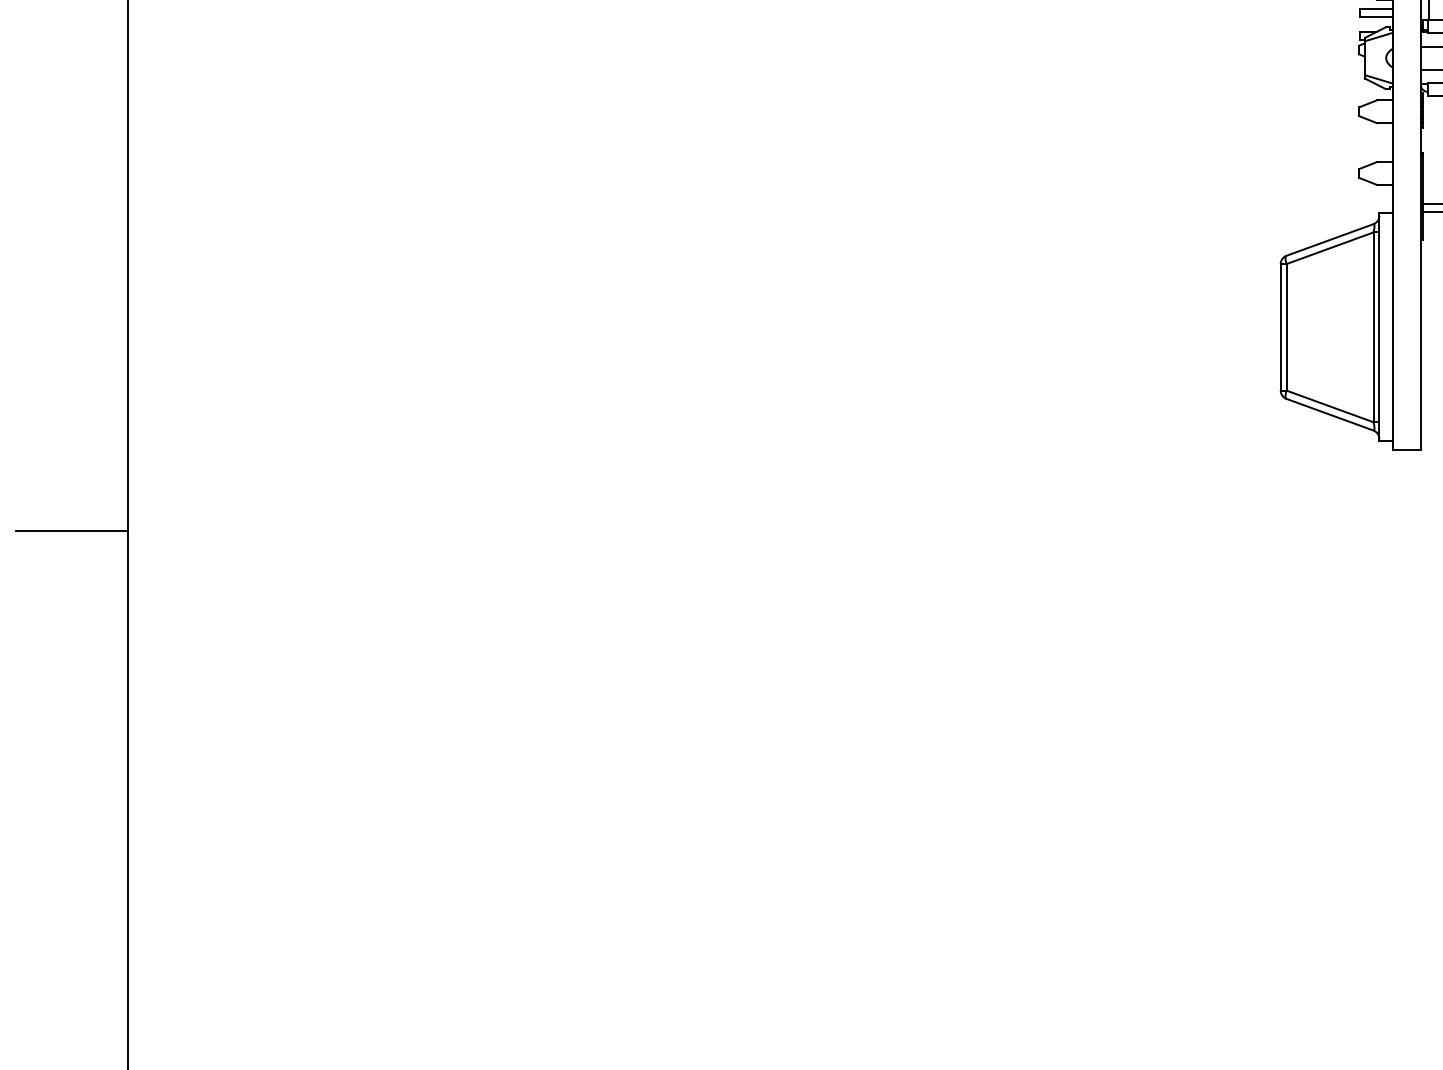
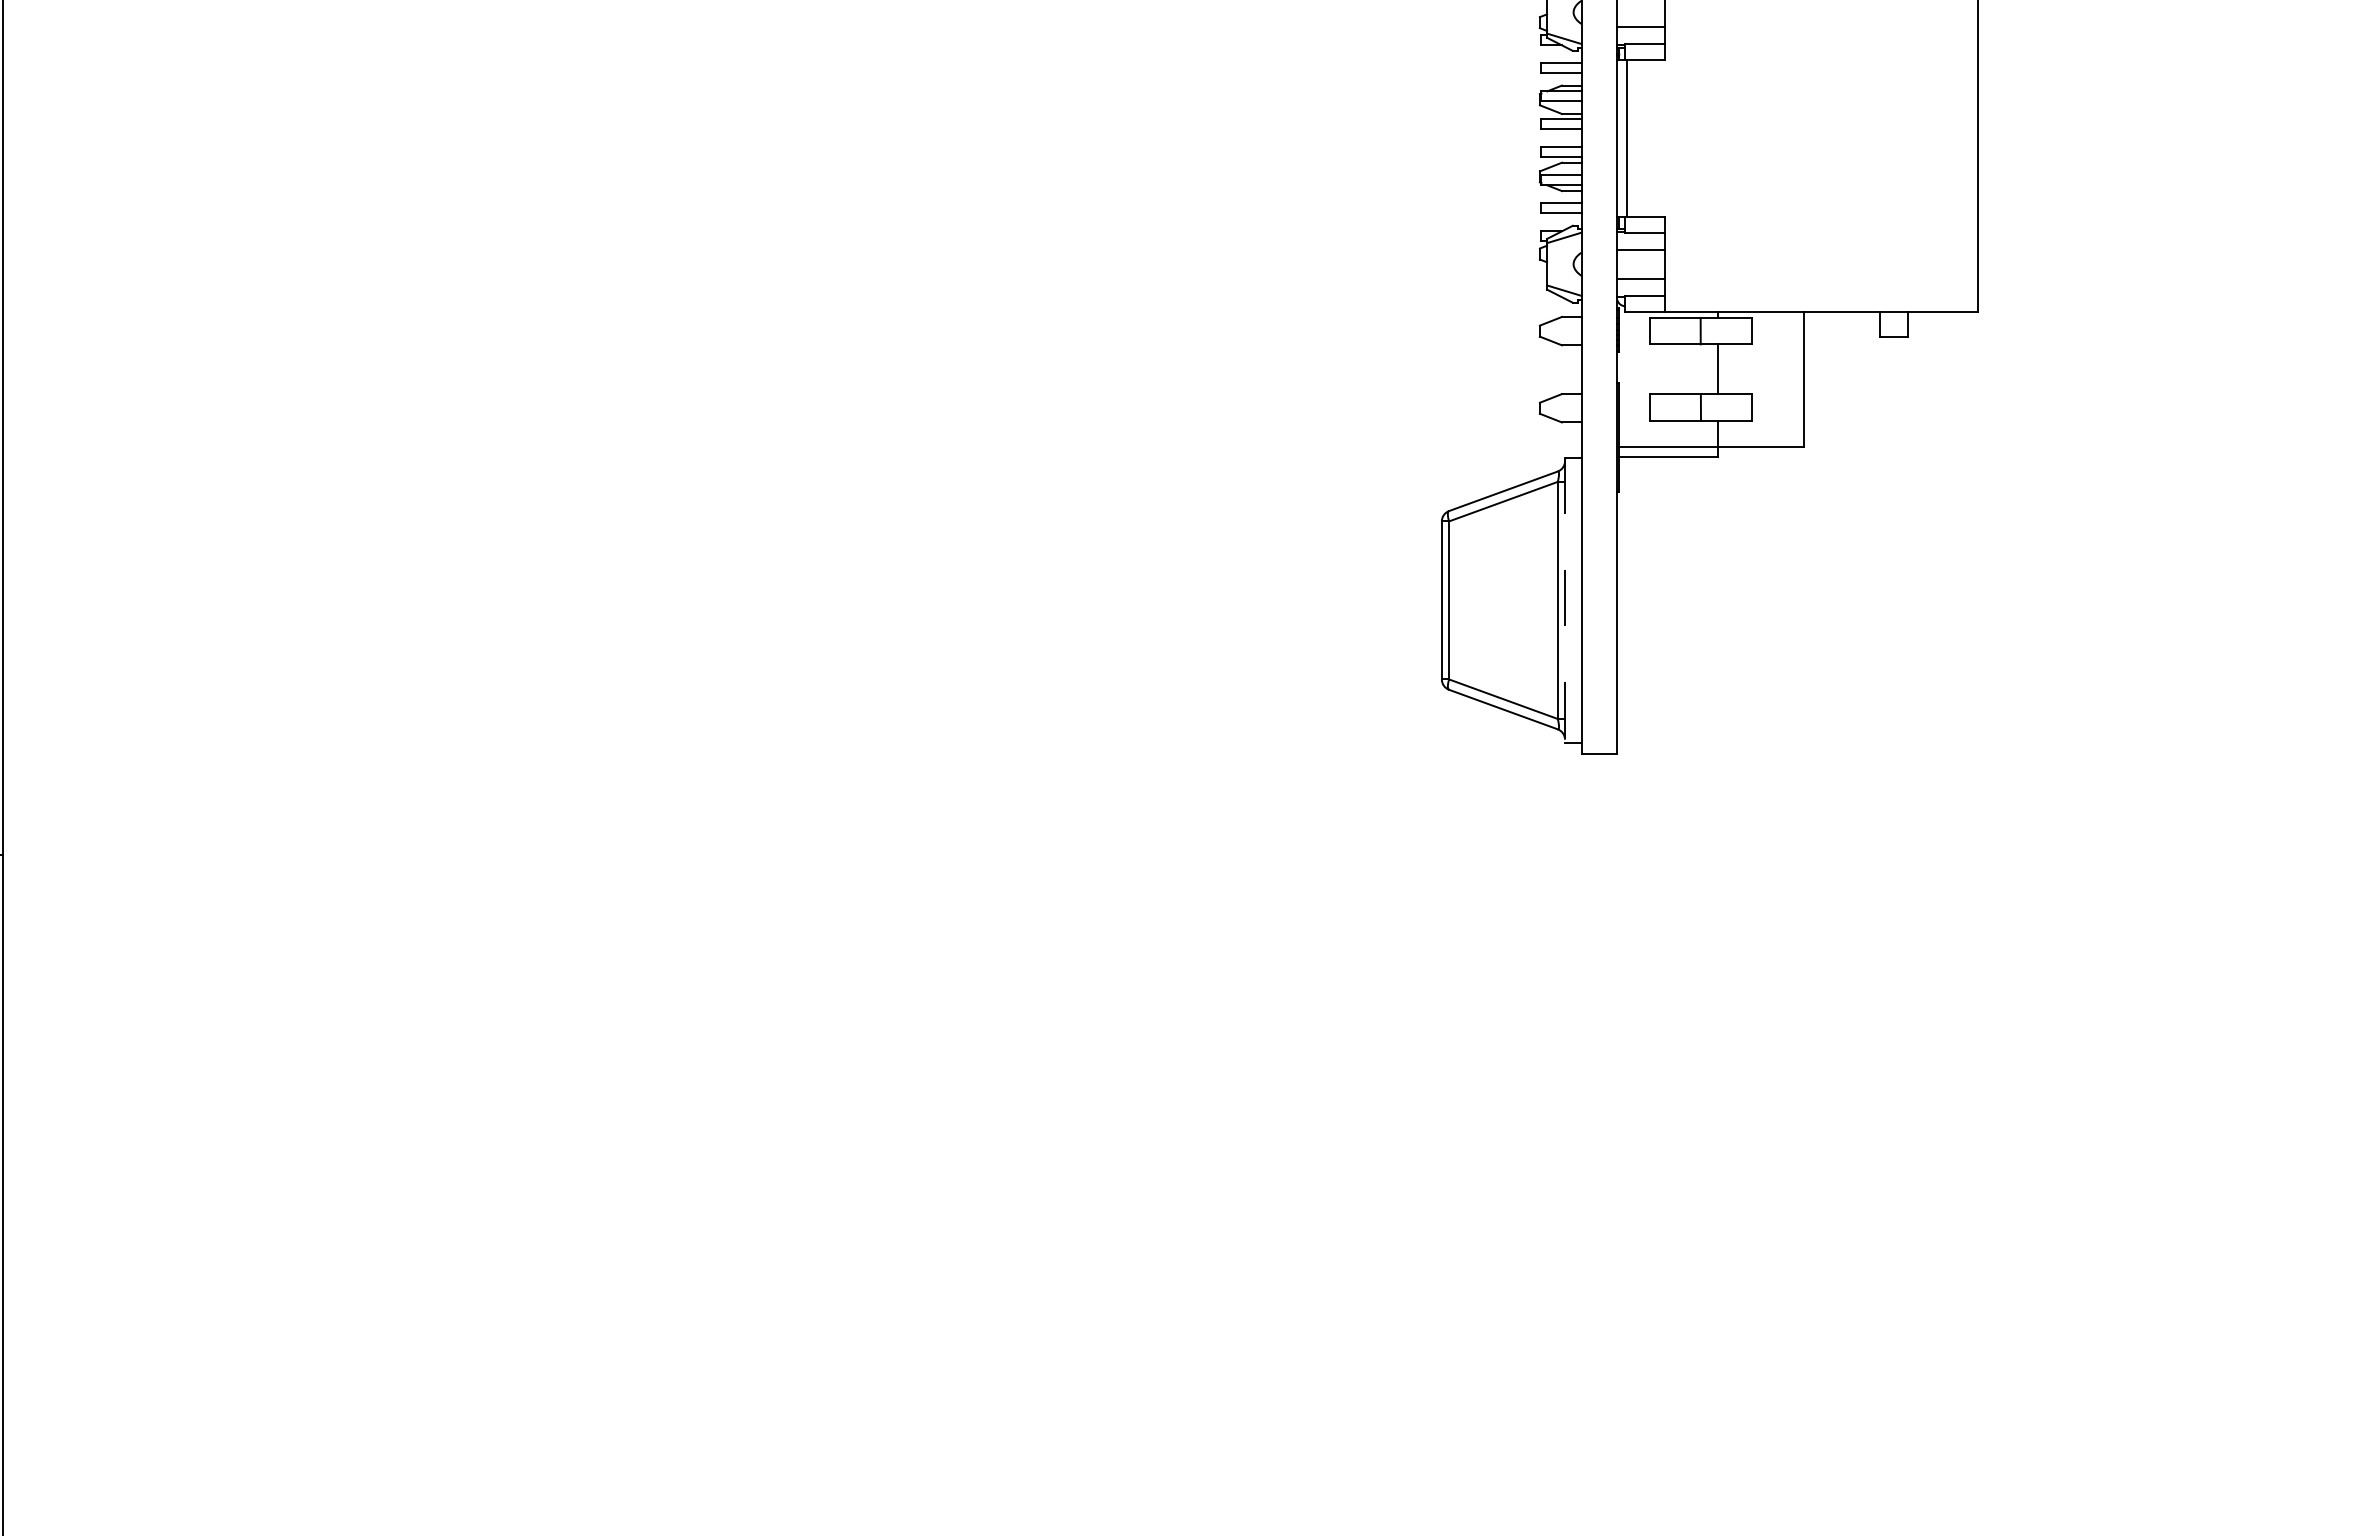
line: (1378, 327) -> (1564, 600), solid -> dashed

